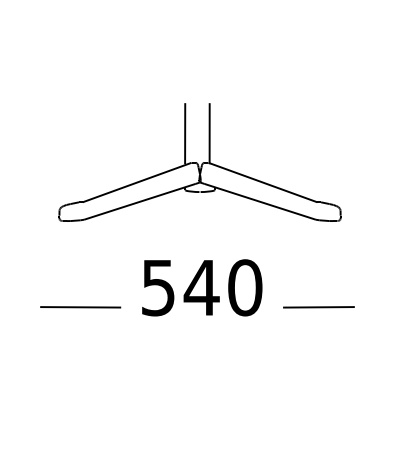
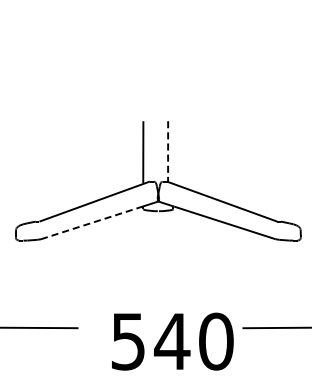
line: (209, 133) -> (167, 151), solid -> dashed
line: (134, 203) -> (92, 222), solid -> dashed
text: (202, 287) -> (173, 341), moved

